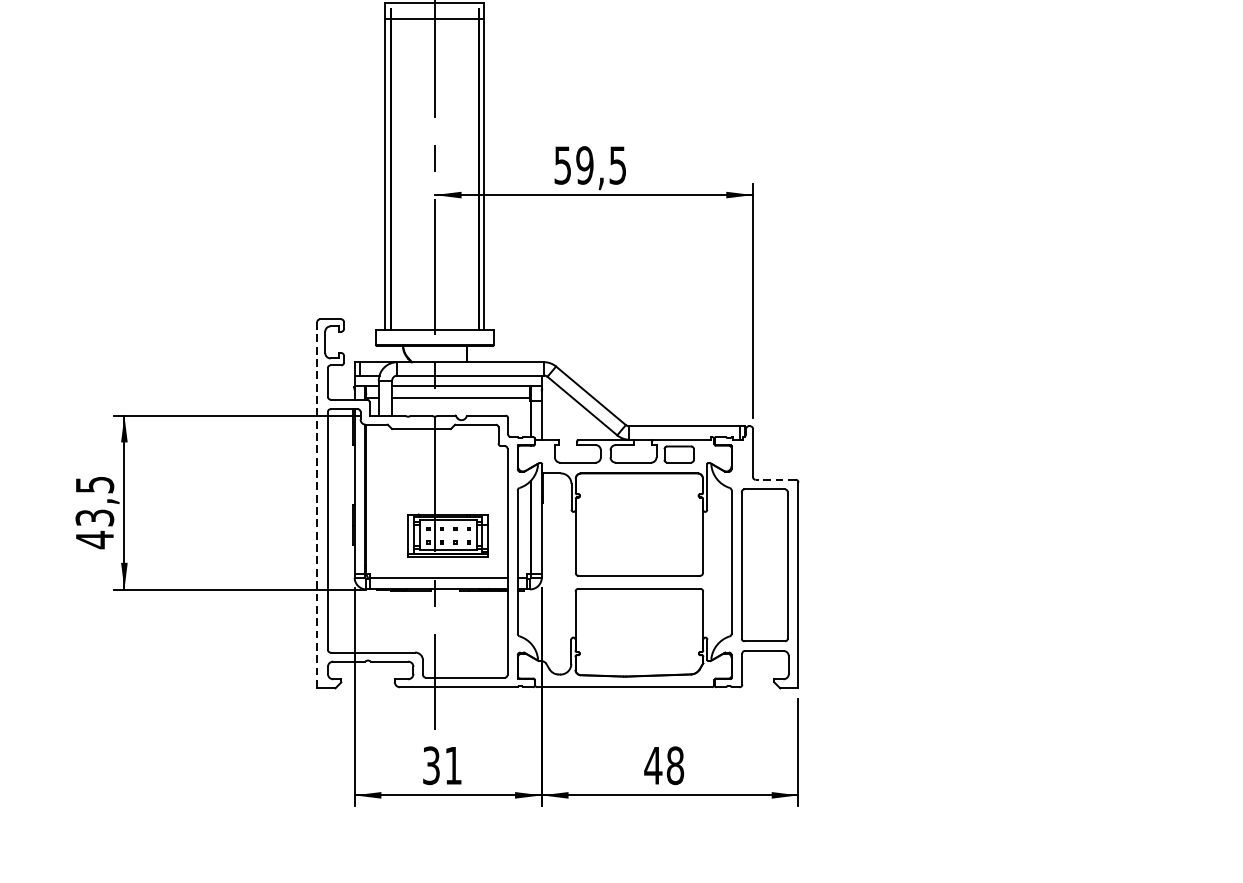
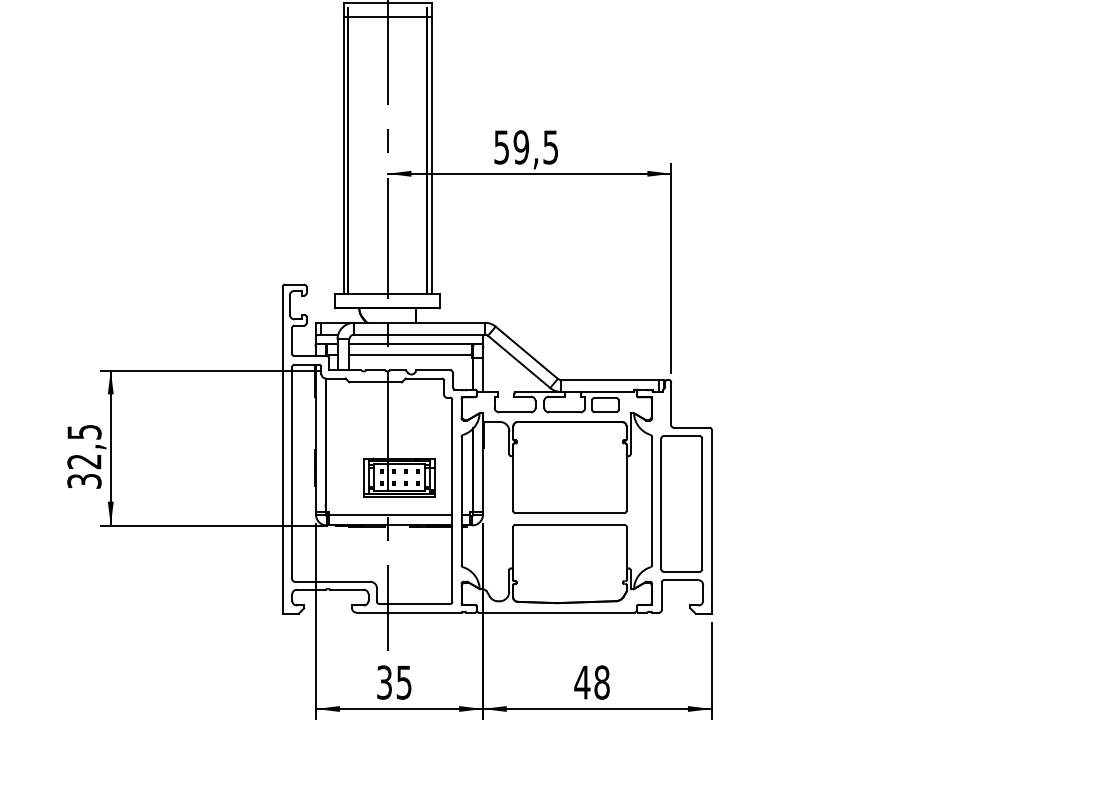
line: (775, 479) -> (691, 427), dashed -> solid
line: (316, 505) -> (282, 450), dashed -> solid
text: (94, 528) -> (84, 471), 43,5 -> 32,5
text: (452, 765) -> (403, 682), 31 -> 35

